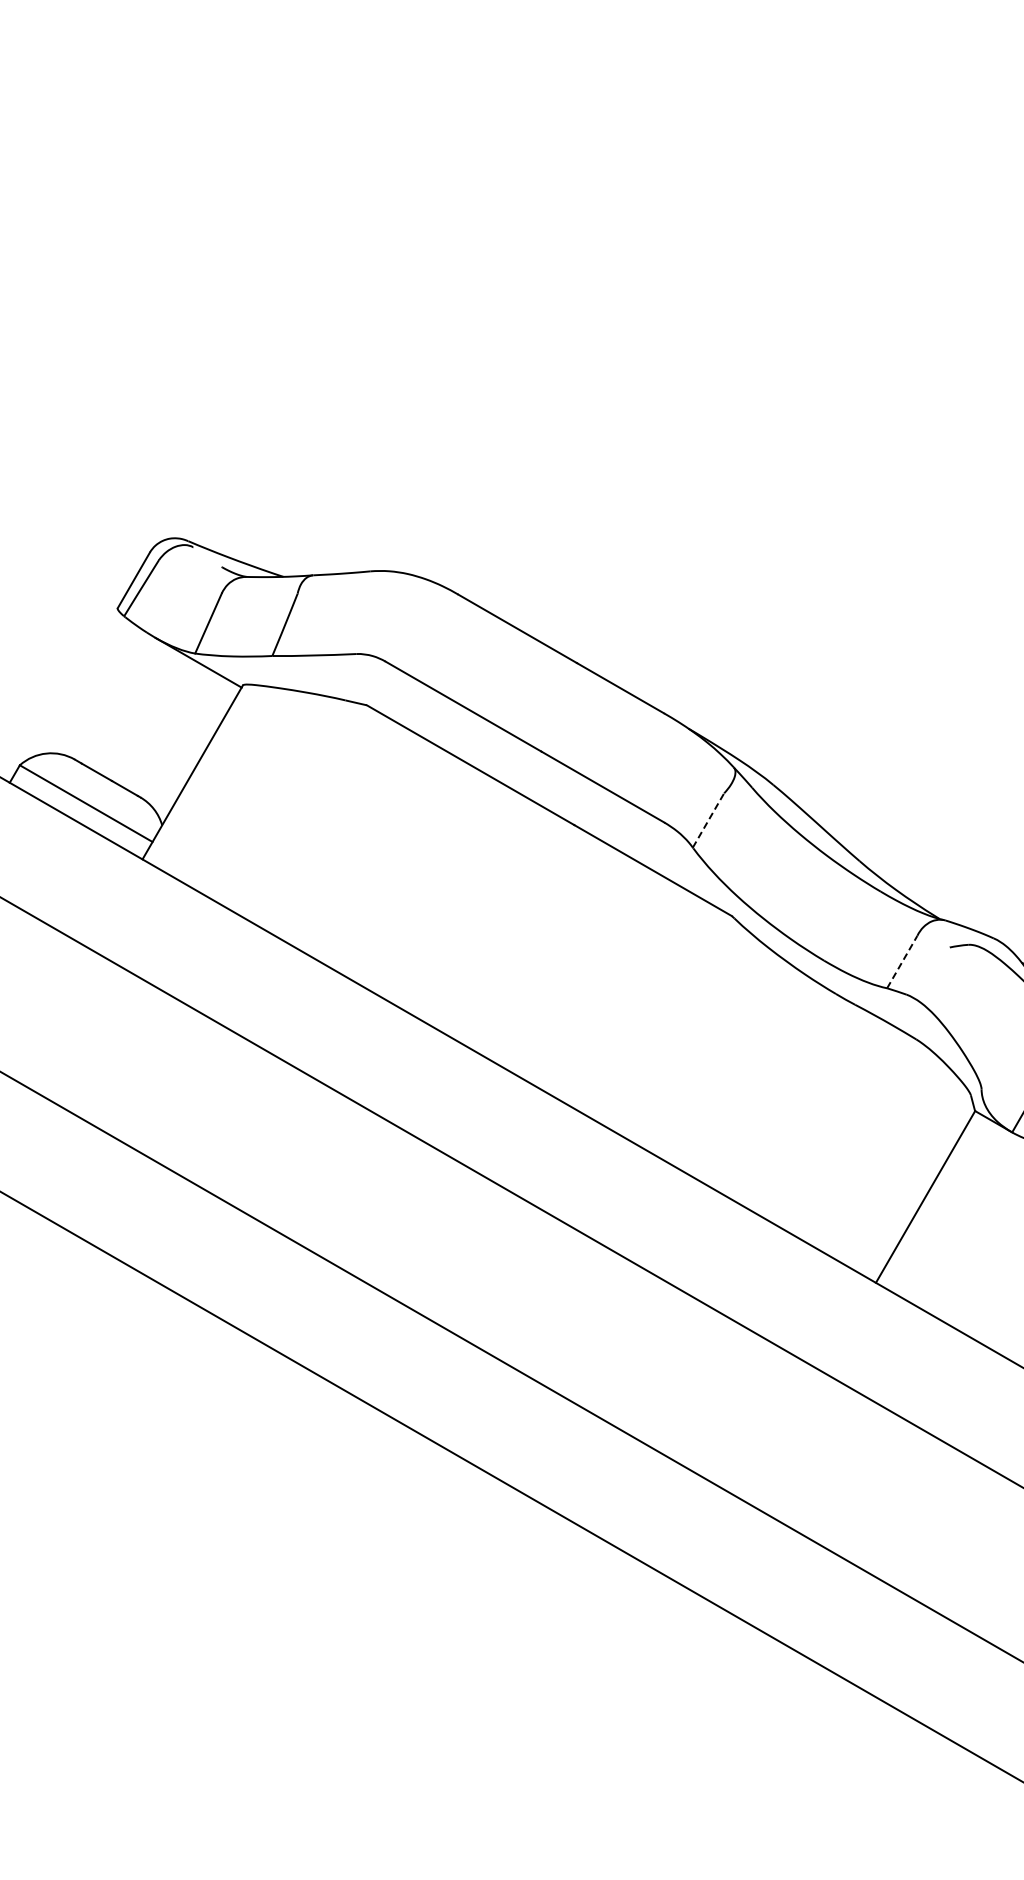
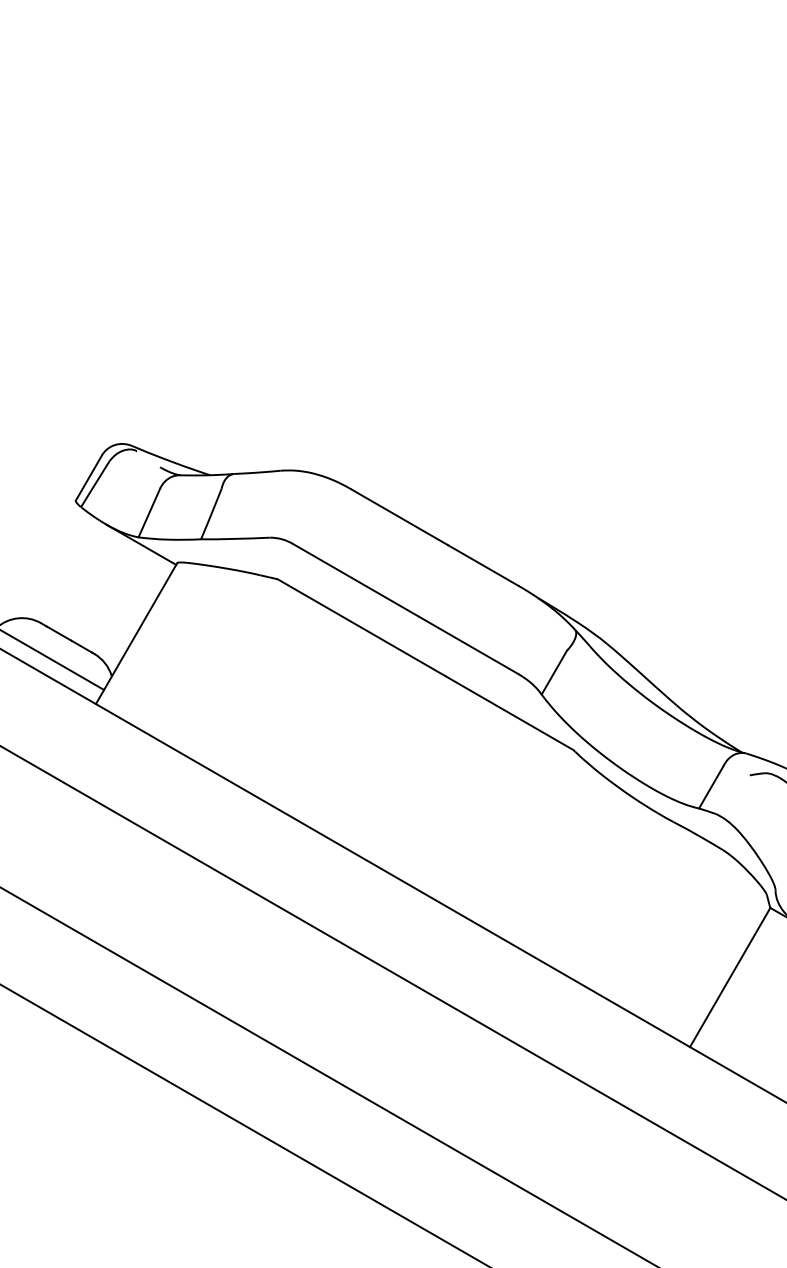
line: (708, 820) -> (554, 672), dashed -> solid
line: (902, 961) -> (711, 786), dashed -> solid

